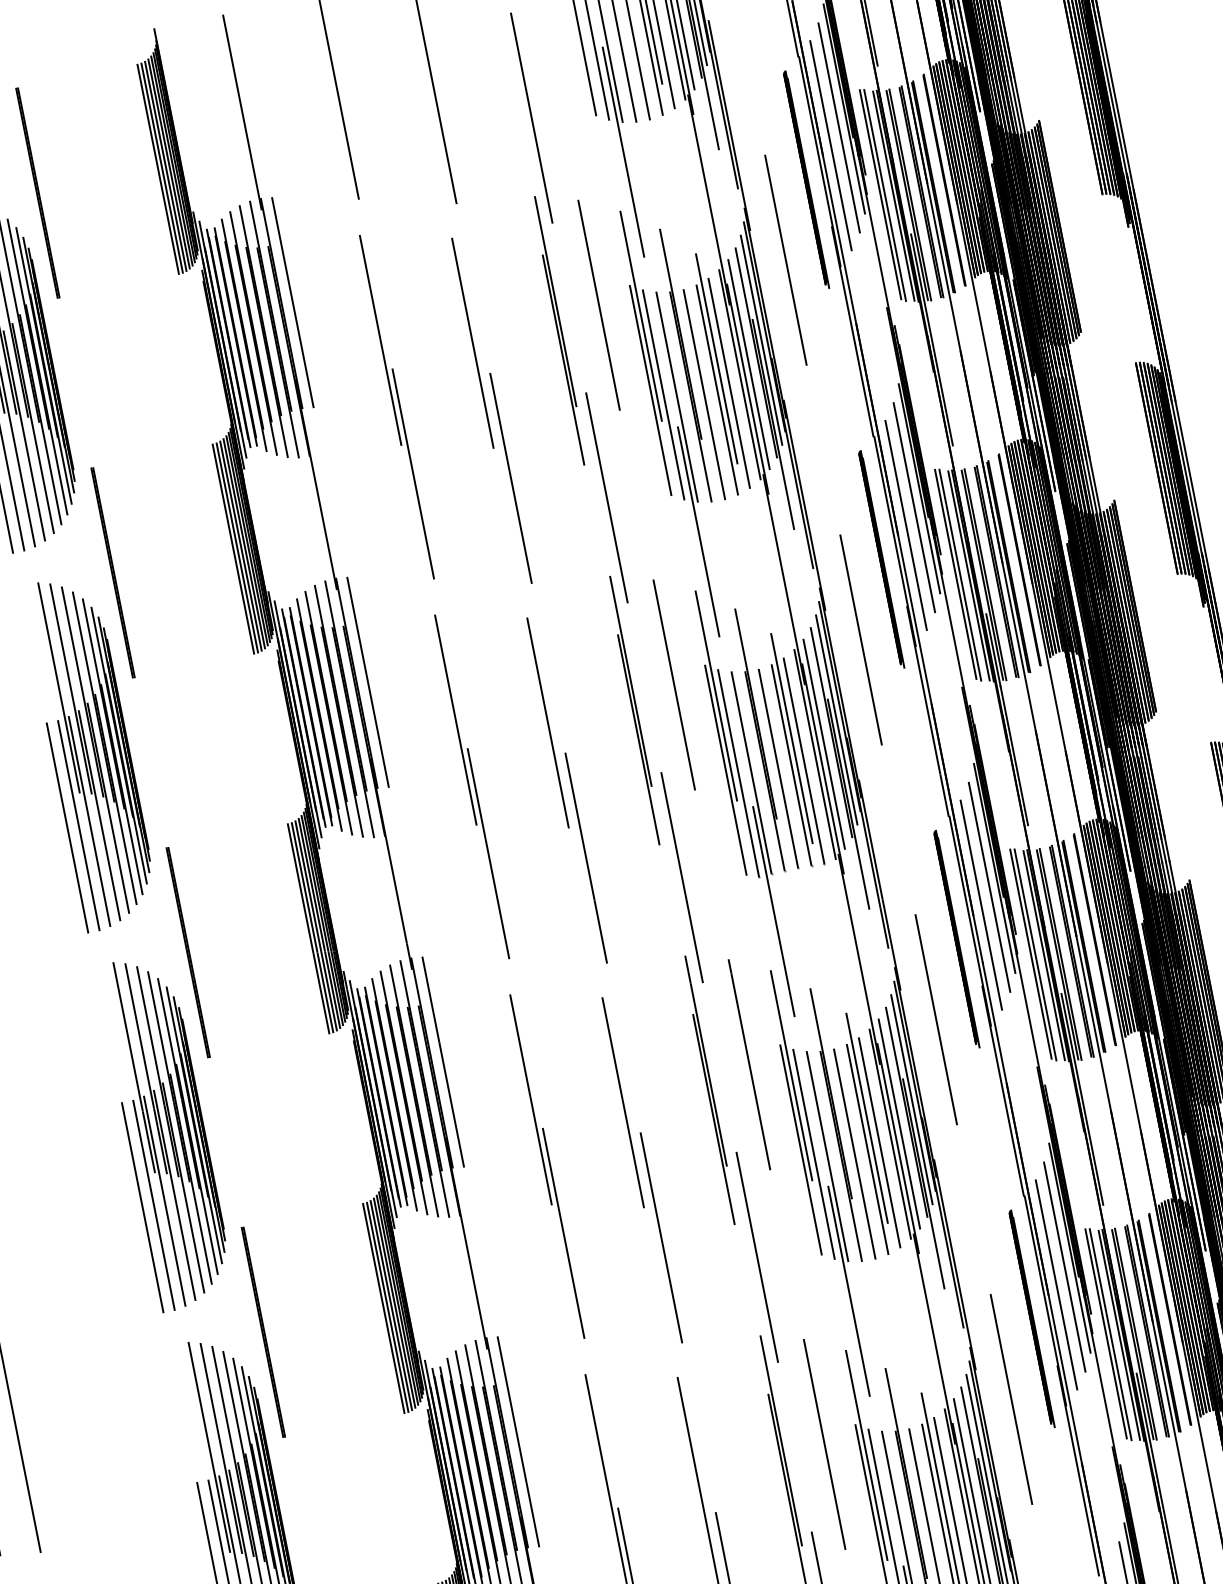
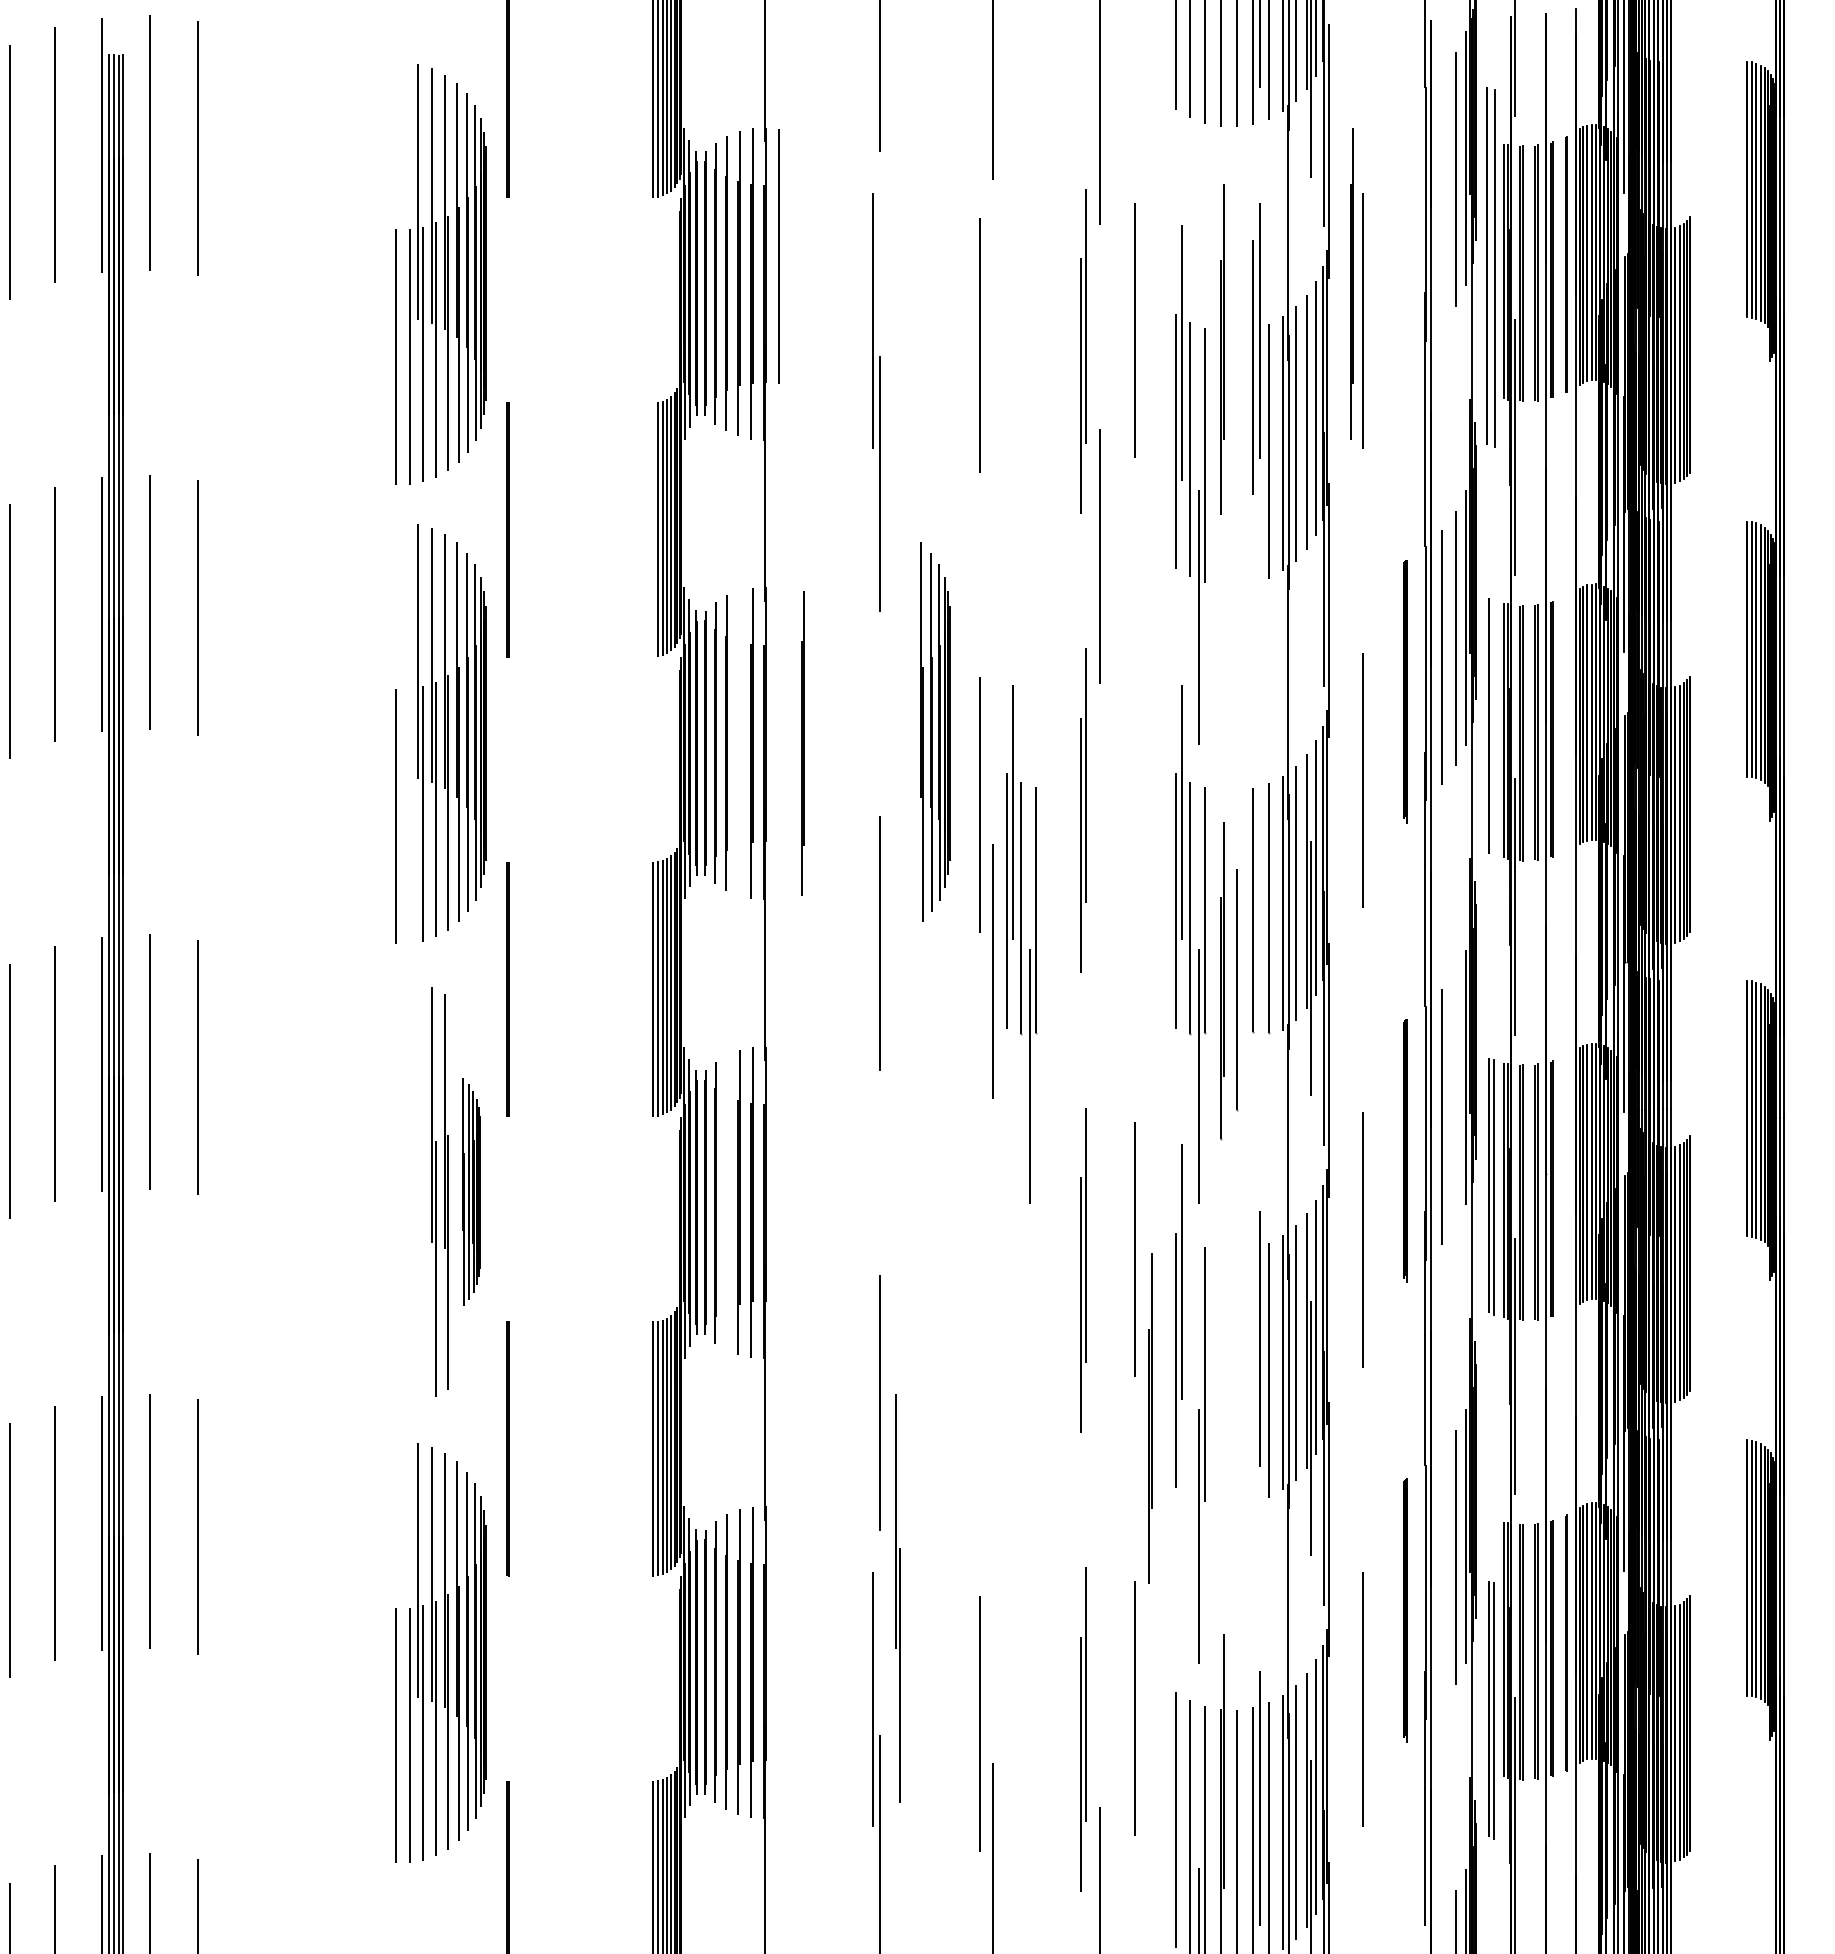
line: (830, 145) -> (1441, 197), removed
line: (623, 151) -> (1199, 157), removed
line: (806, 180) -> (1405, 232), removed
part: (883, 194) -> (1491, 267), size x1.4
line: (770, 231) -> (1351, 283), added
part: (685, 365) -> (1222, 349), moved
part: (716, 373) -> (1256, 348), moved
line: (704, 394) -> (1237, 458), removed
line: (773, 424) -> (1310, 509), removed
line: (510, 478) -> (992, 511), removed
line: (233, 548) -> (653, 529), removed
line: (1019, 559) -> (1566, 723), removed
line: (960, 574) -> (1493, 727), removed
part: (499, 669) -> (935, 731), added
line: (367, 681) -> (779, 715), removed
line: (674, 684) -> (1135, 789), removed
line: (338, 711) -> (802, 743), moved
line: (455, 720) -> (872, 780), removed
line: (792, 738) -> (1260, 879), removed
part: (760, 740) -> (1222, 981), moved
line: (778, 769) -> (1237, 990), moved
line: (78, 825) -> (409, 816), removed
part: (605, 831) -> (1021, 944), added
line: (681, 877) -> (1099, 1015), removed
line: (989, 886) -> (1455, 1097), removed
line: (1094, 939) -> (1566, 1183), removed
line: (442, 1062) -> (778, 1175), removed
line: (403, 1092) -> (726, 1202), removed
line: (530, 1099) -> (872, 1239), removed
line: (623, 1102) -> (979, 1264), removed
part: (836, 1124) -> (1150, 1418), moved
part: (191, 1125) -> (471, 1191), size x0.6
part: (146, 1136) -> (416, 1193), removed
line: (867, 1148) -> (1253, 1374), removed
line: (854, 1153) -> (1237, 1377), removed
line: (813, 1154) -> (1189, 1368), removed
line: (142, 1207) -> (395, 1275), removed
line: (661, 1237) -> (992, 1430), removed
line: (757, 1257) -> (1100, 1475), removed
line: (1056, 1284) -> (1442, 1576), removed
part: (1108, 1334) -> (1491, 1710), moved
part: (609, 1392) -> (897, 1598), added
line: (518, 1441) -> (779, 1634), removed
line: (866, 1454) -> (1181, 1730), removed

